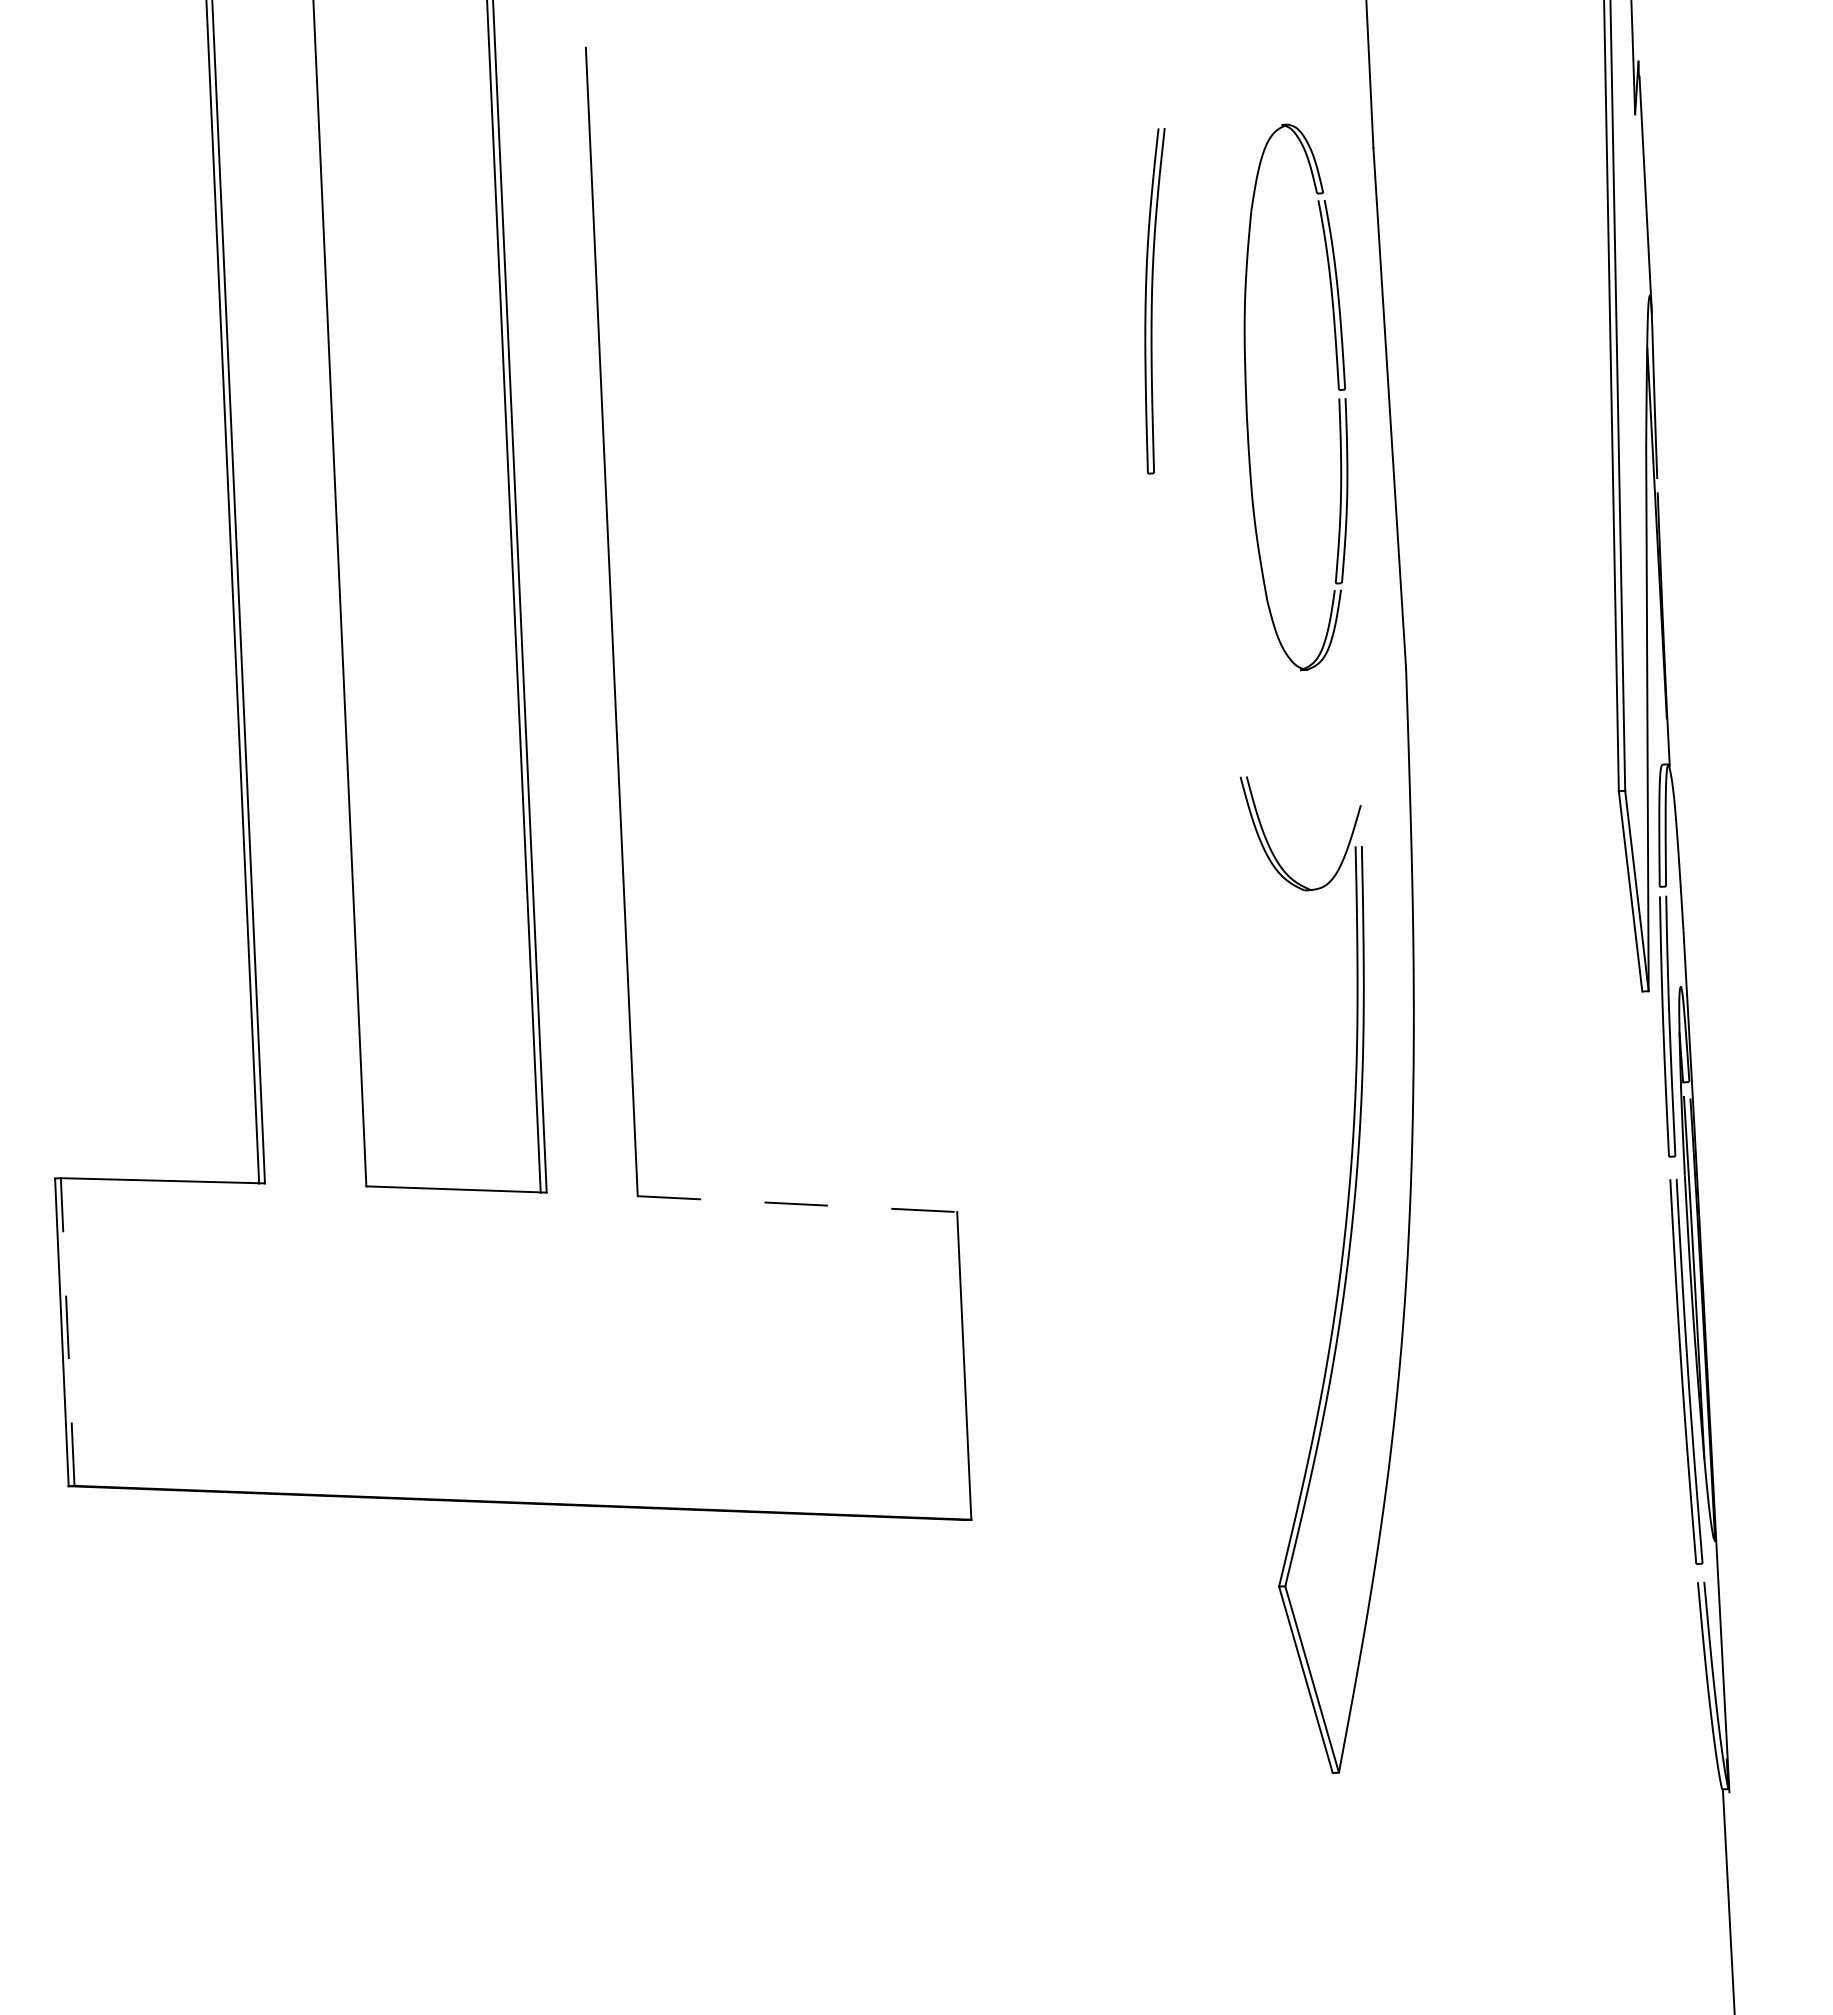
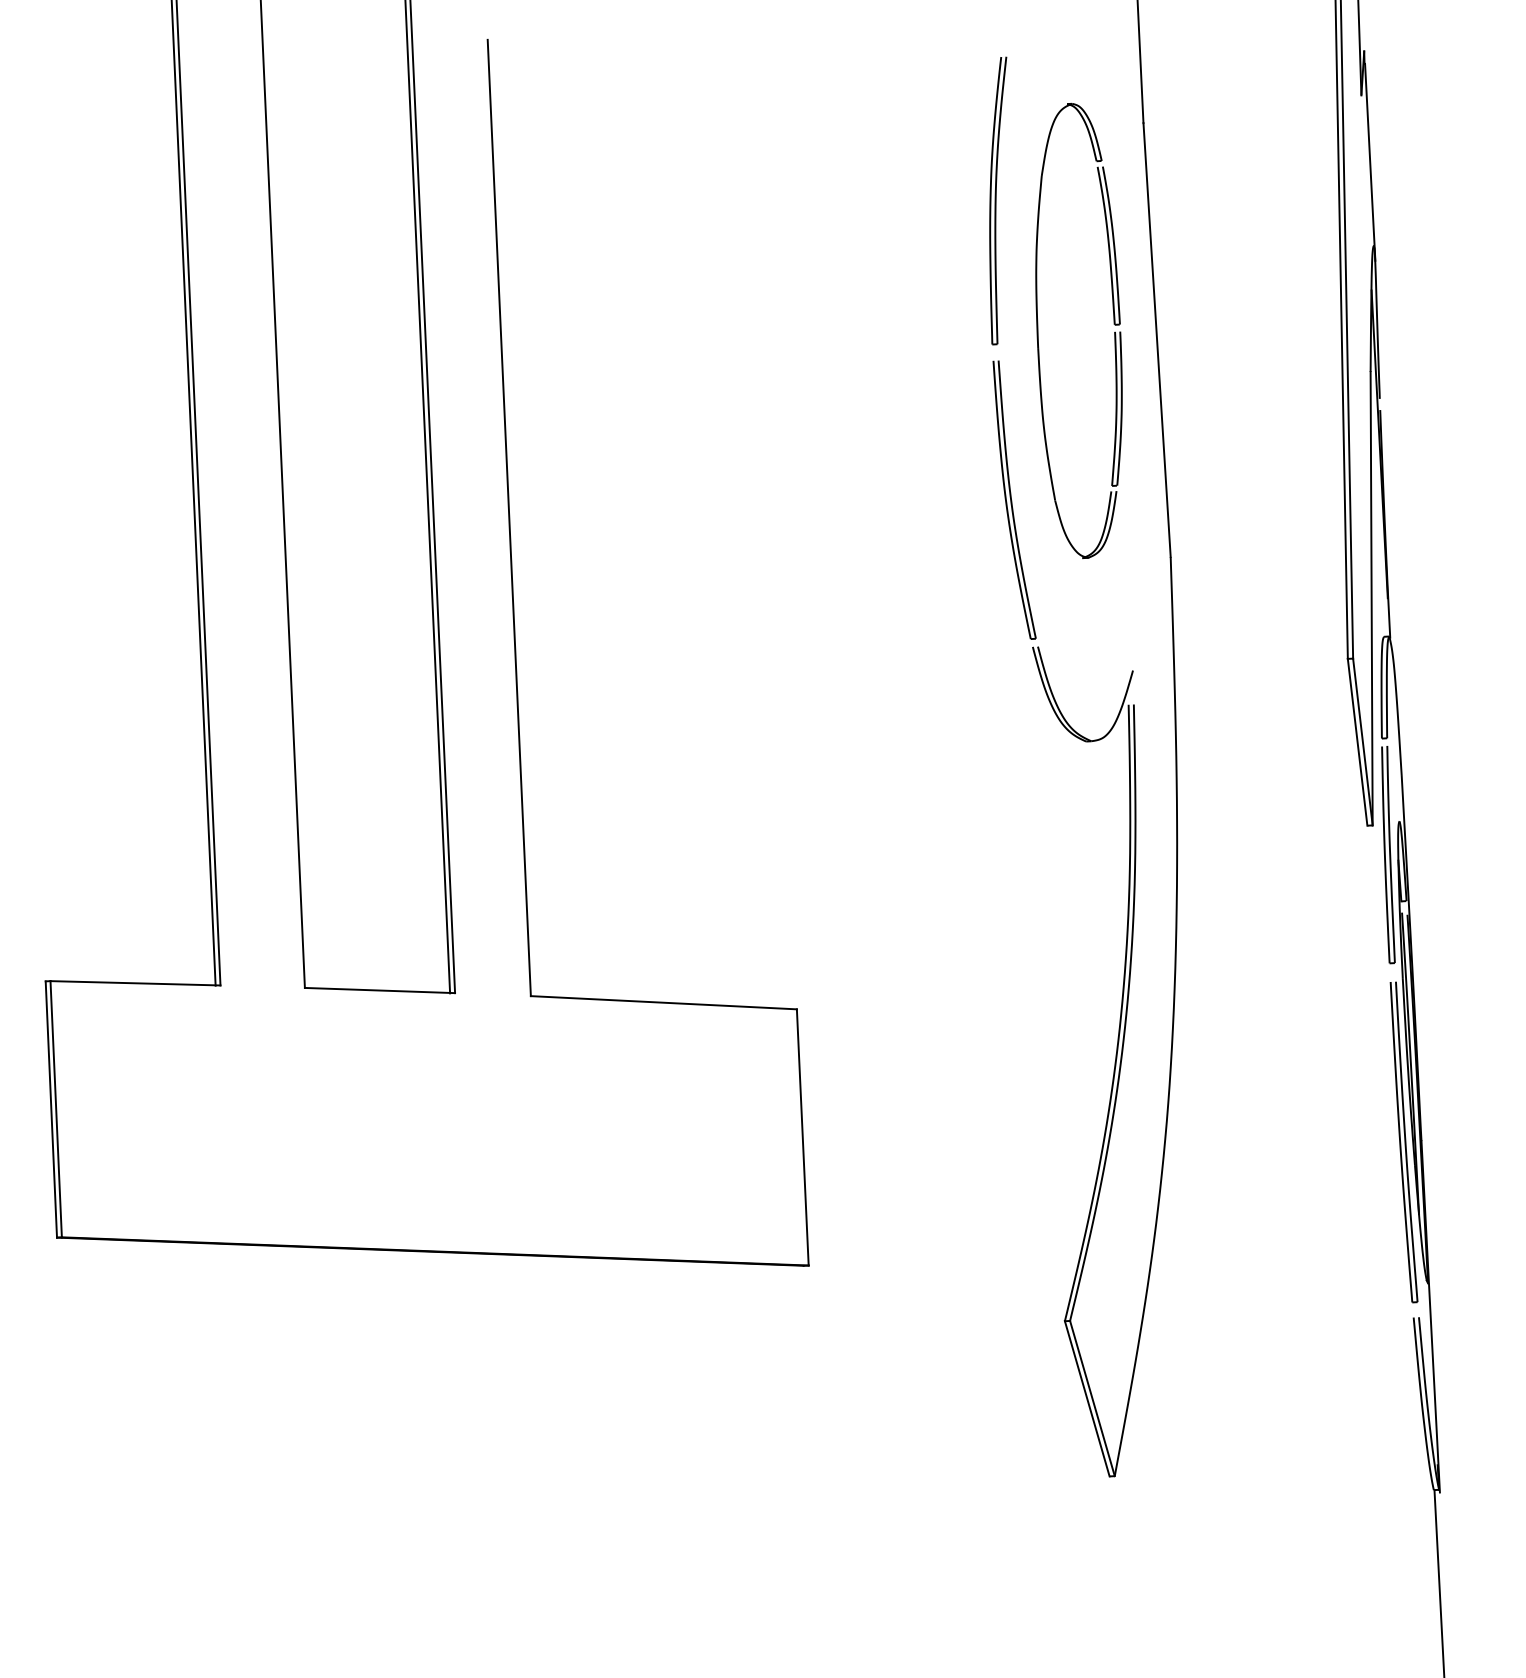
part: (1154, 301) -> (997, 201), moved
part: (1218, 600) -> (1014, 500), added
line: (797, 1204) -> (663, 1003), dashed -> solid
line: (67, 1332) -> (56, 1109), dashed -> solid

